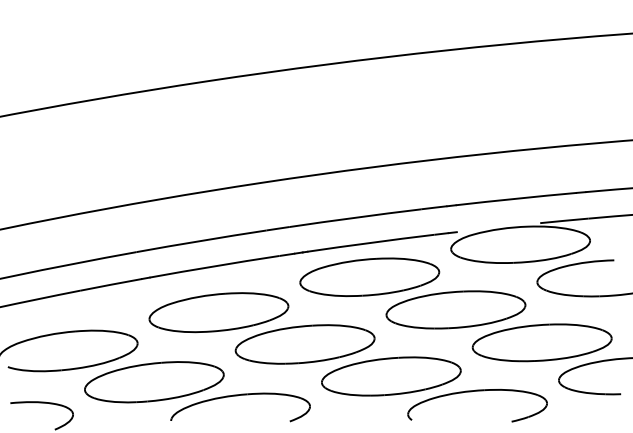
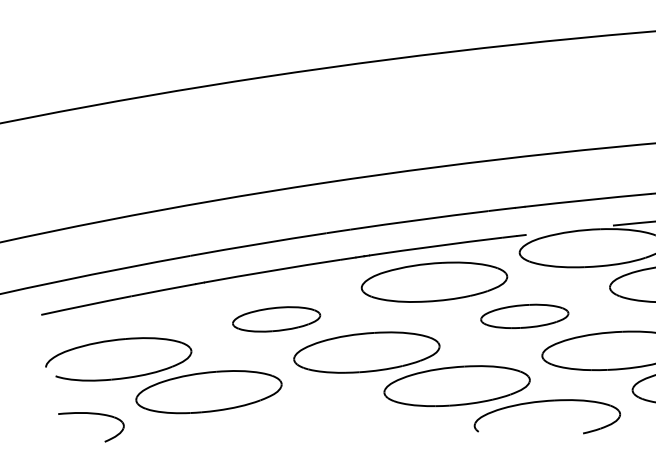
part: (455, 309) -> (524, 315), size x0.6
part: (218, 312) -> (276, 319), size x0.6
part: (238, 396) -> (297, 407), removed

